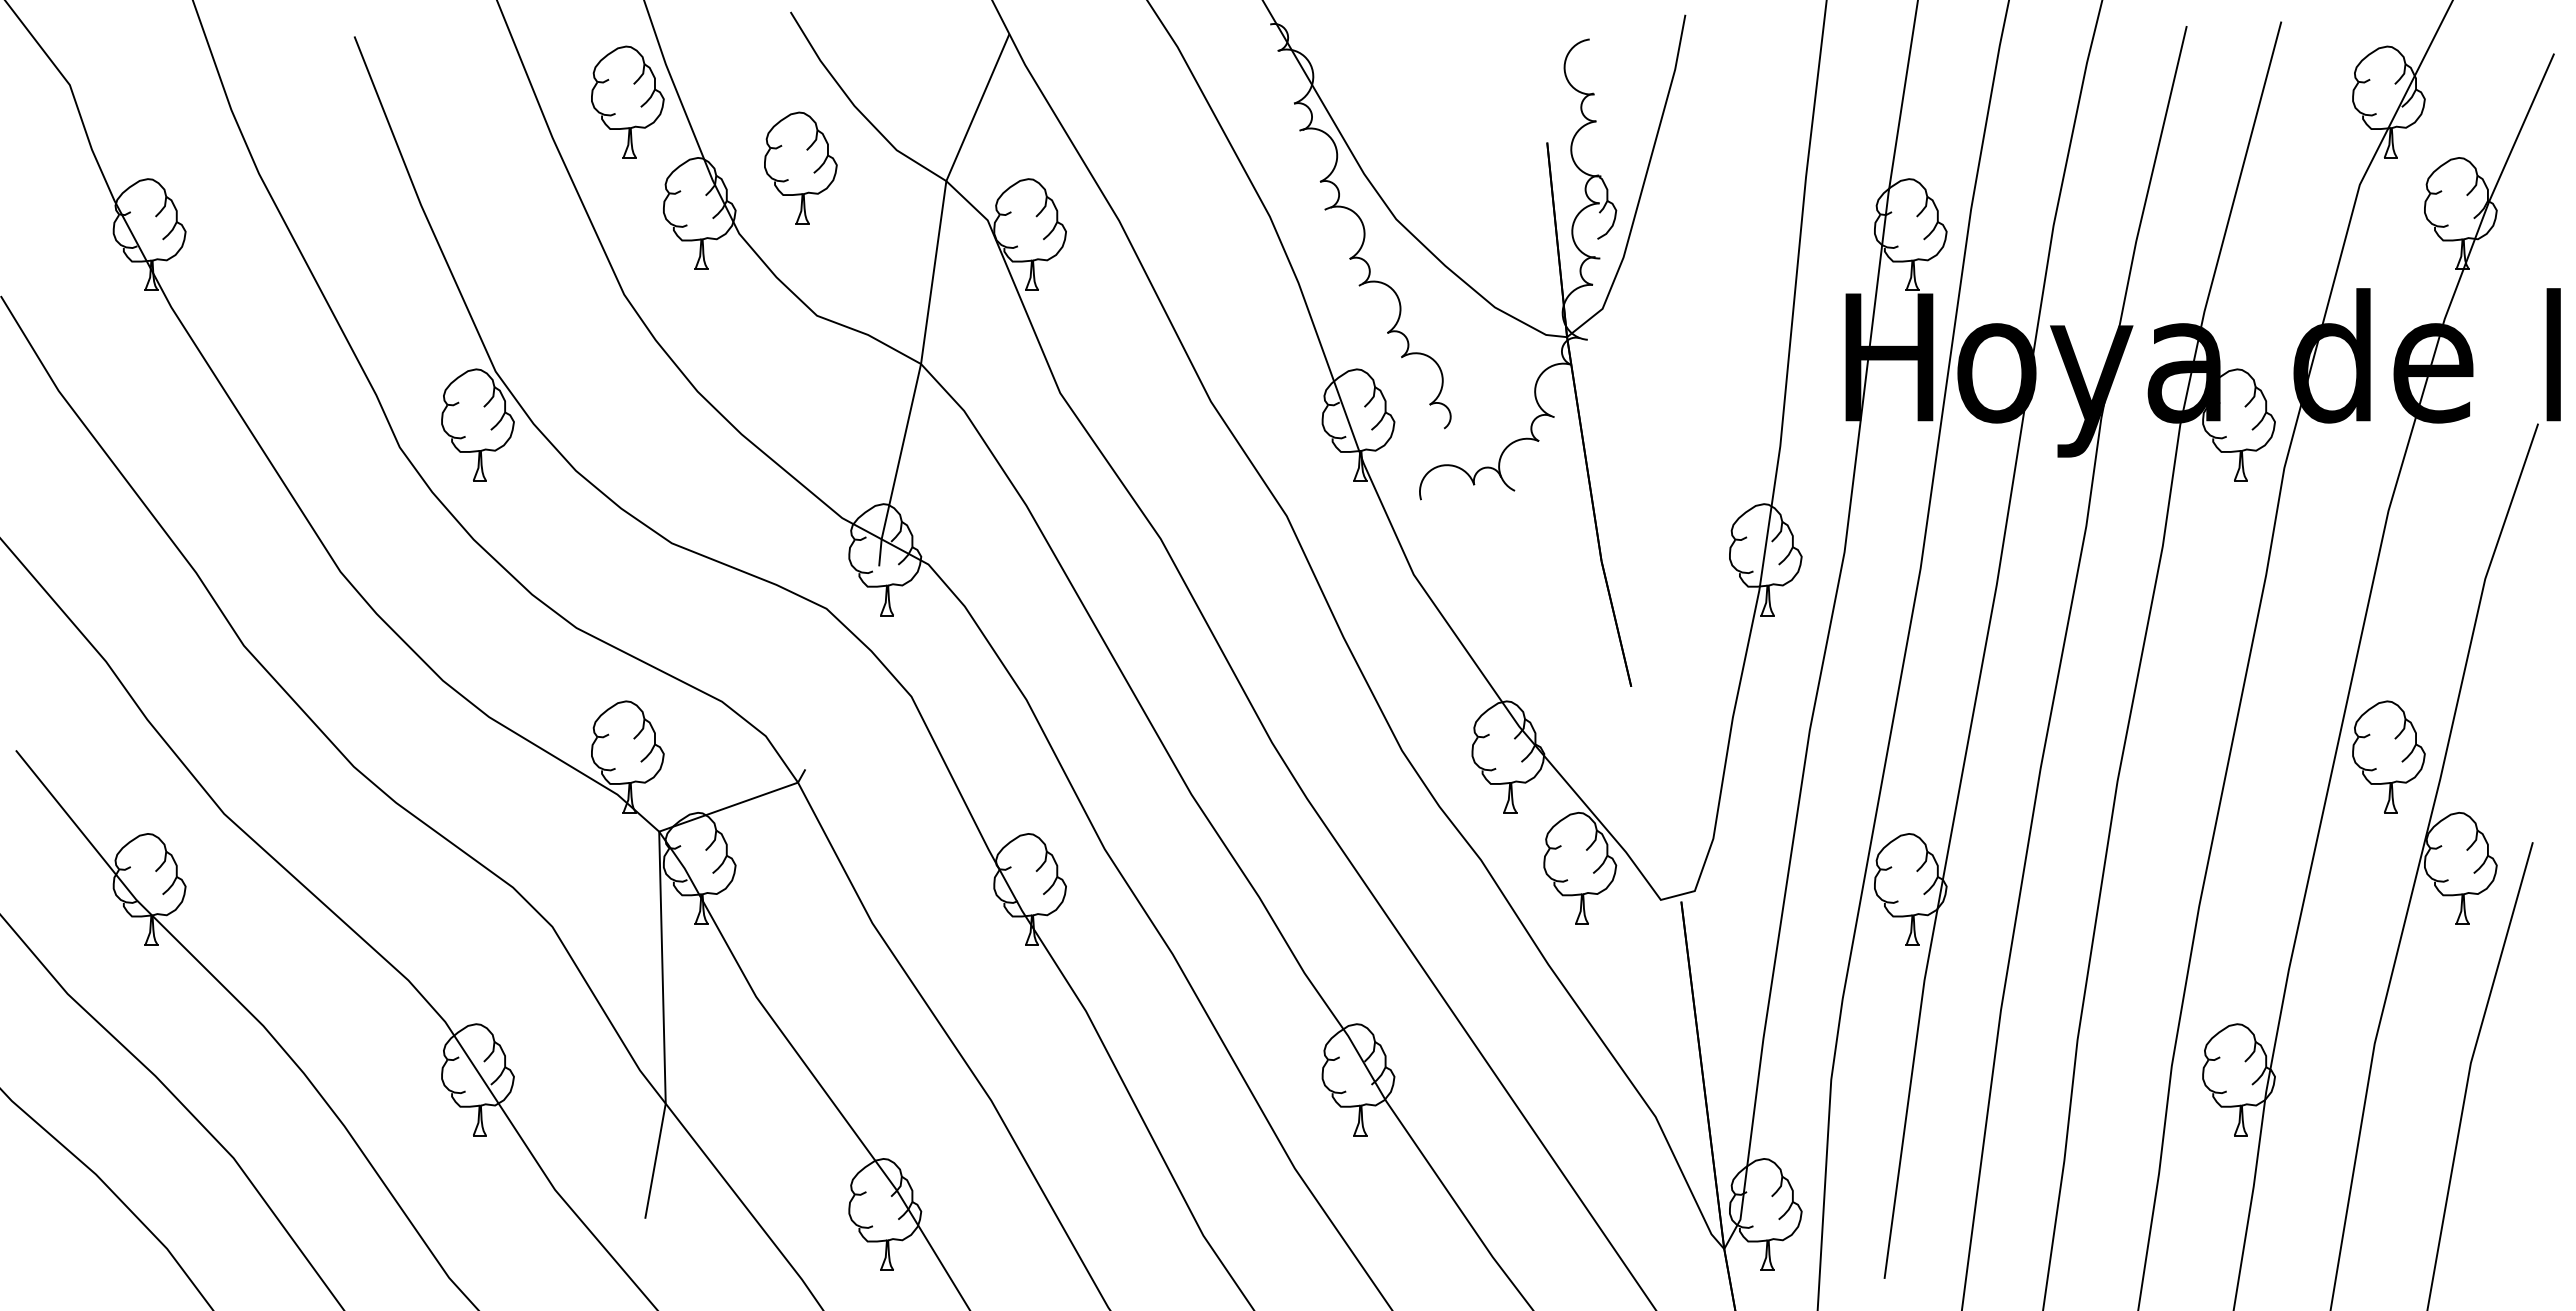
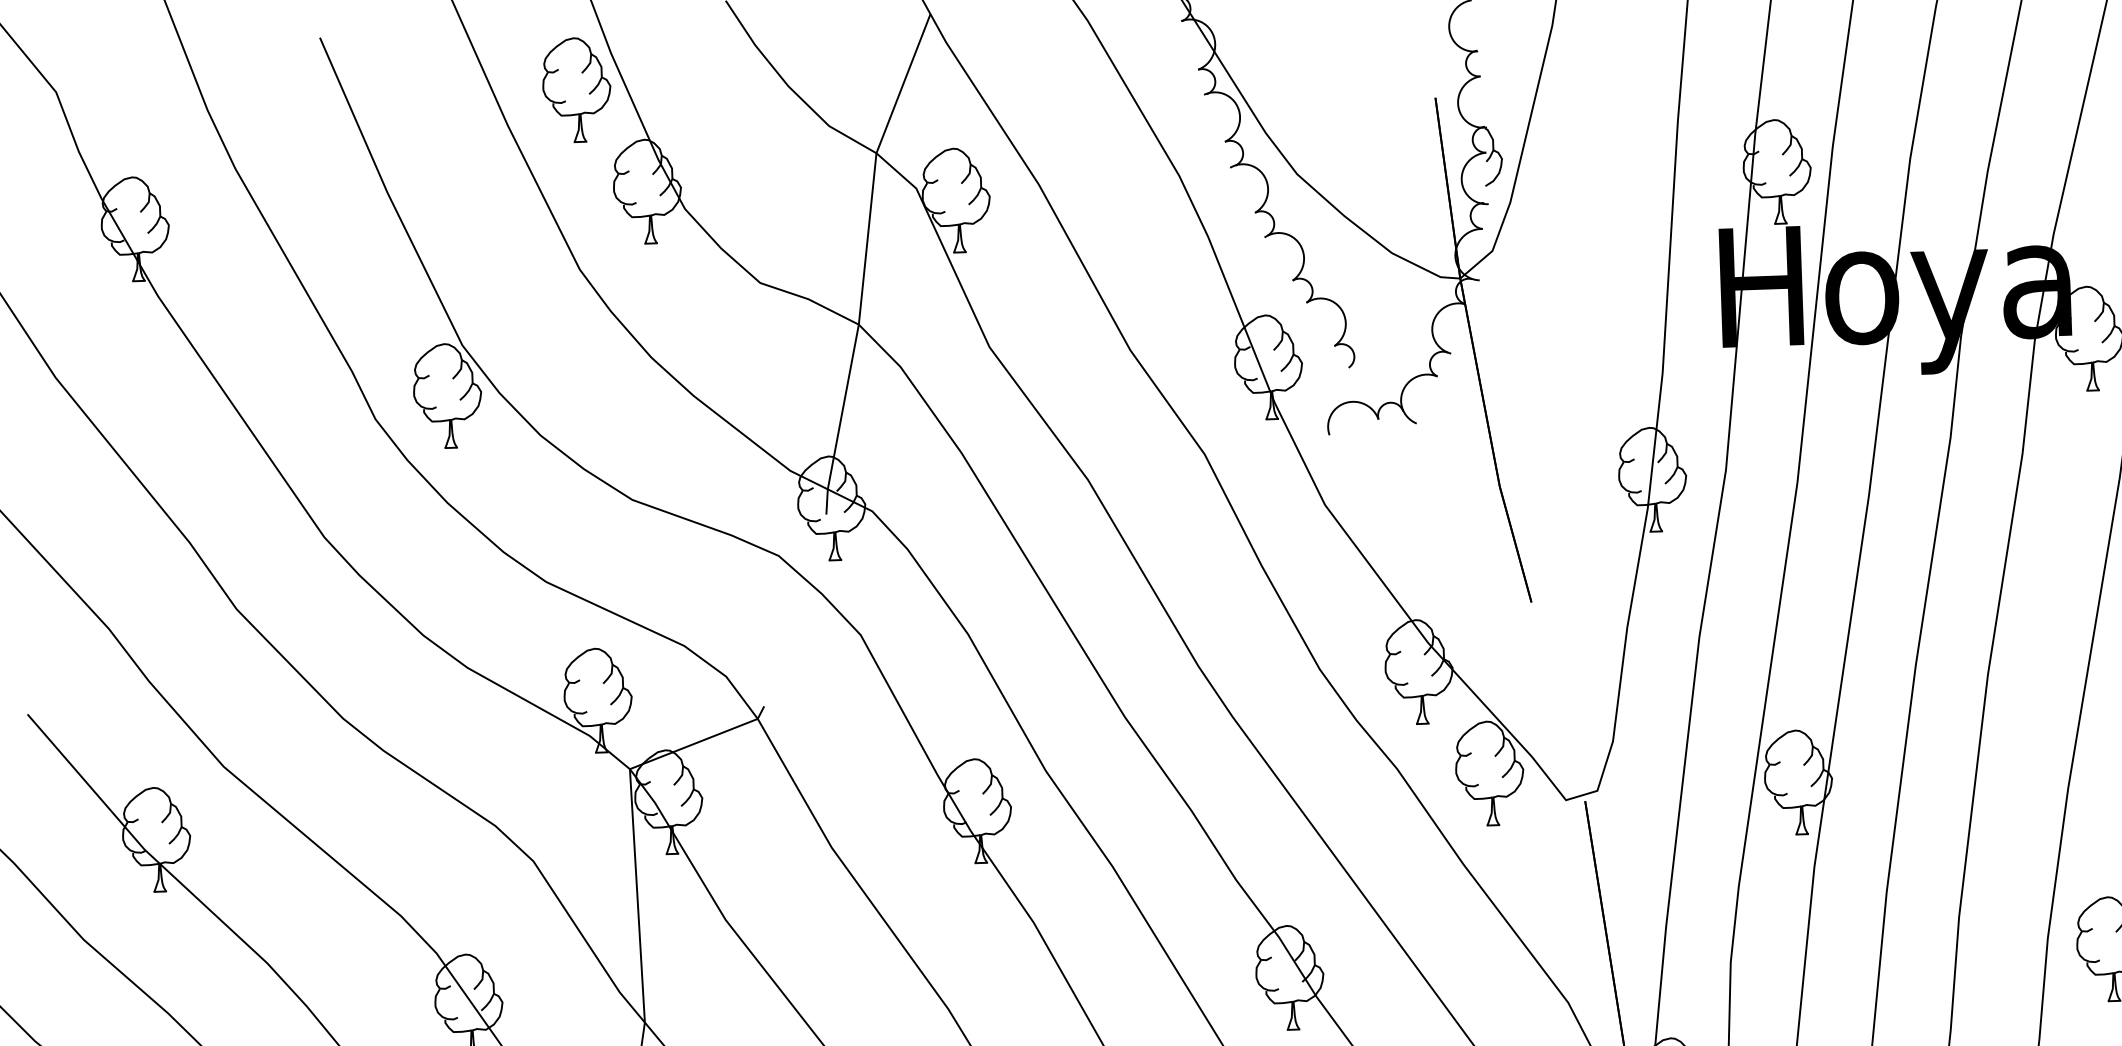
part: (800, 167) -> (740, 145), removed

